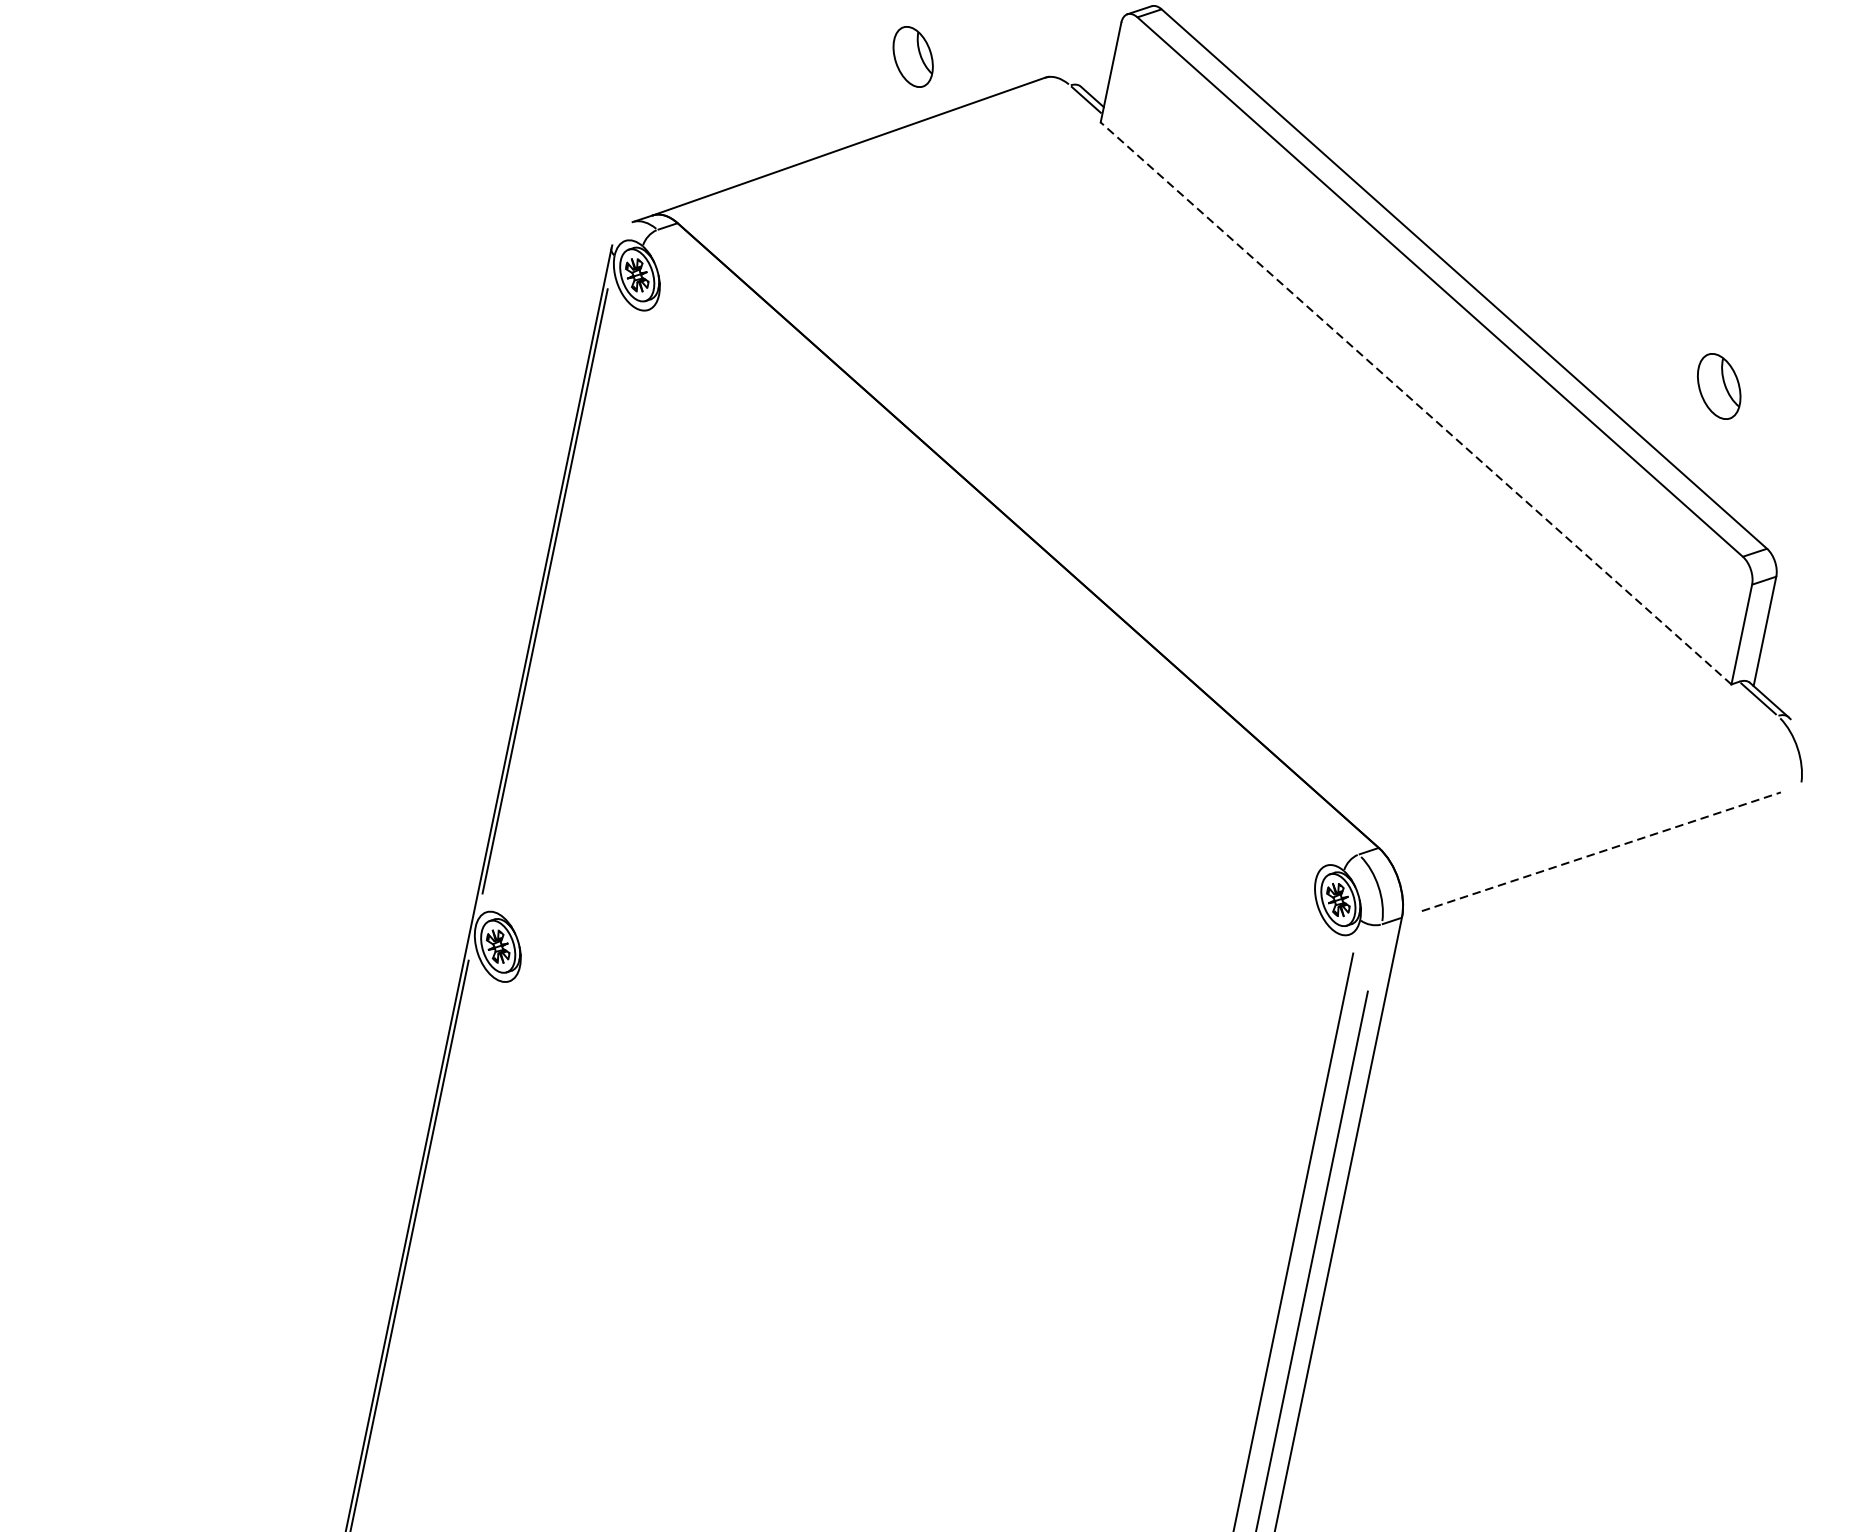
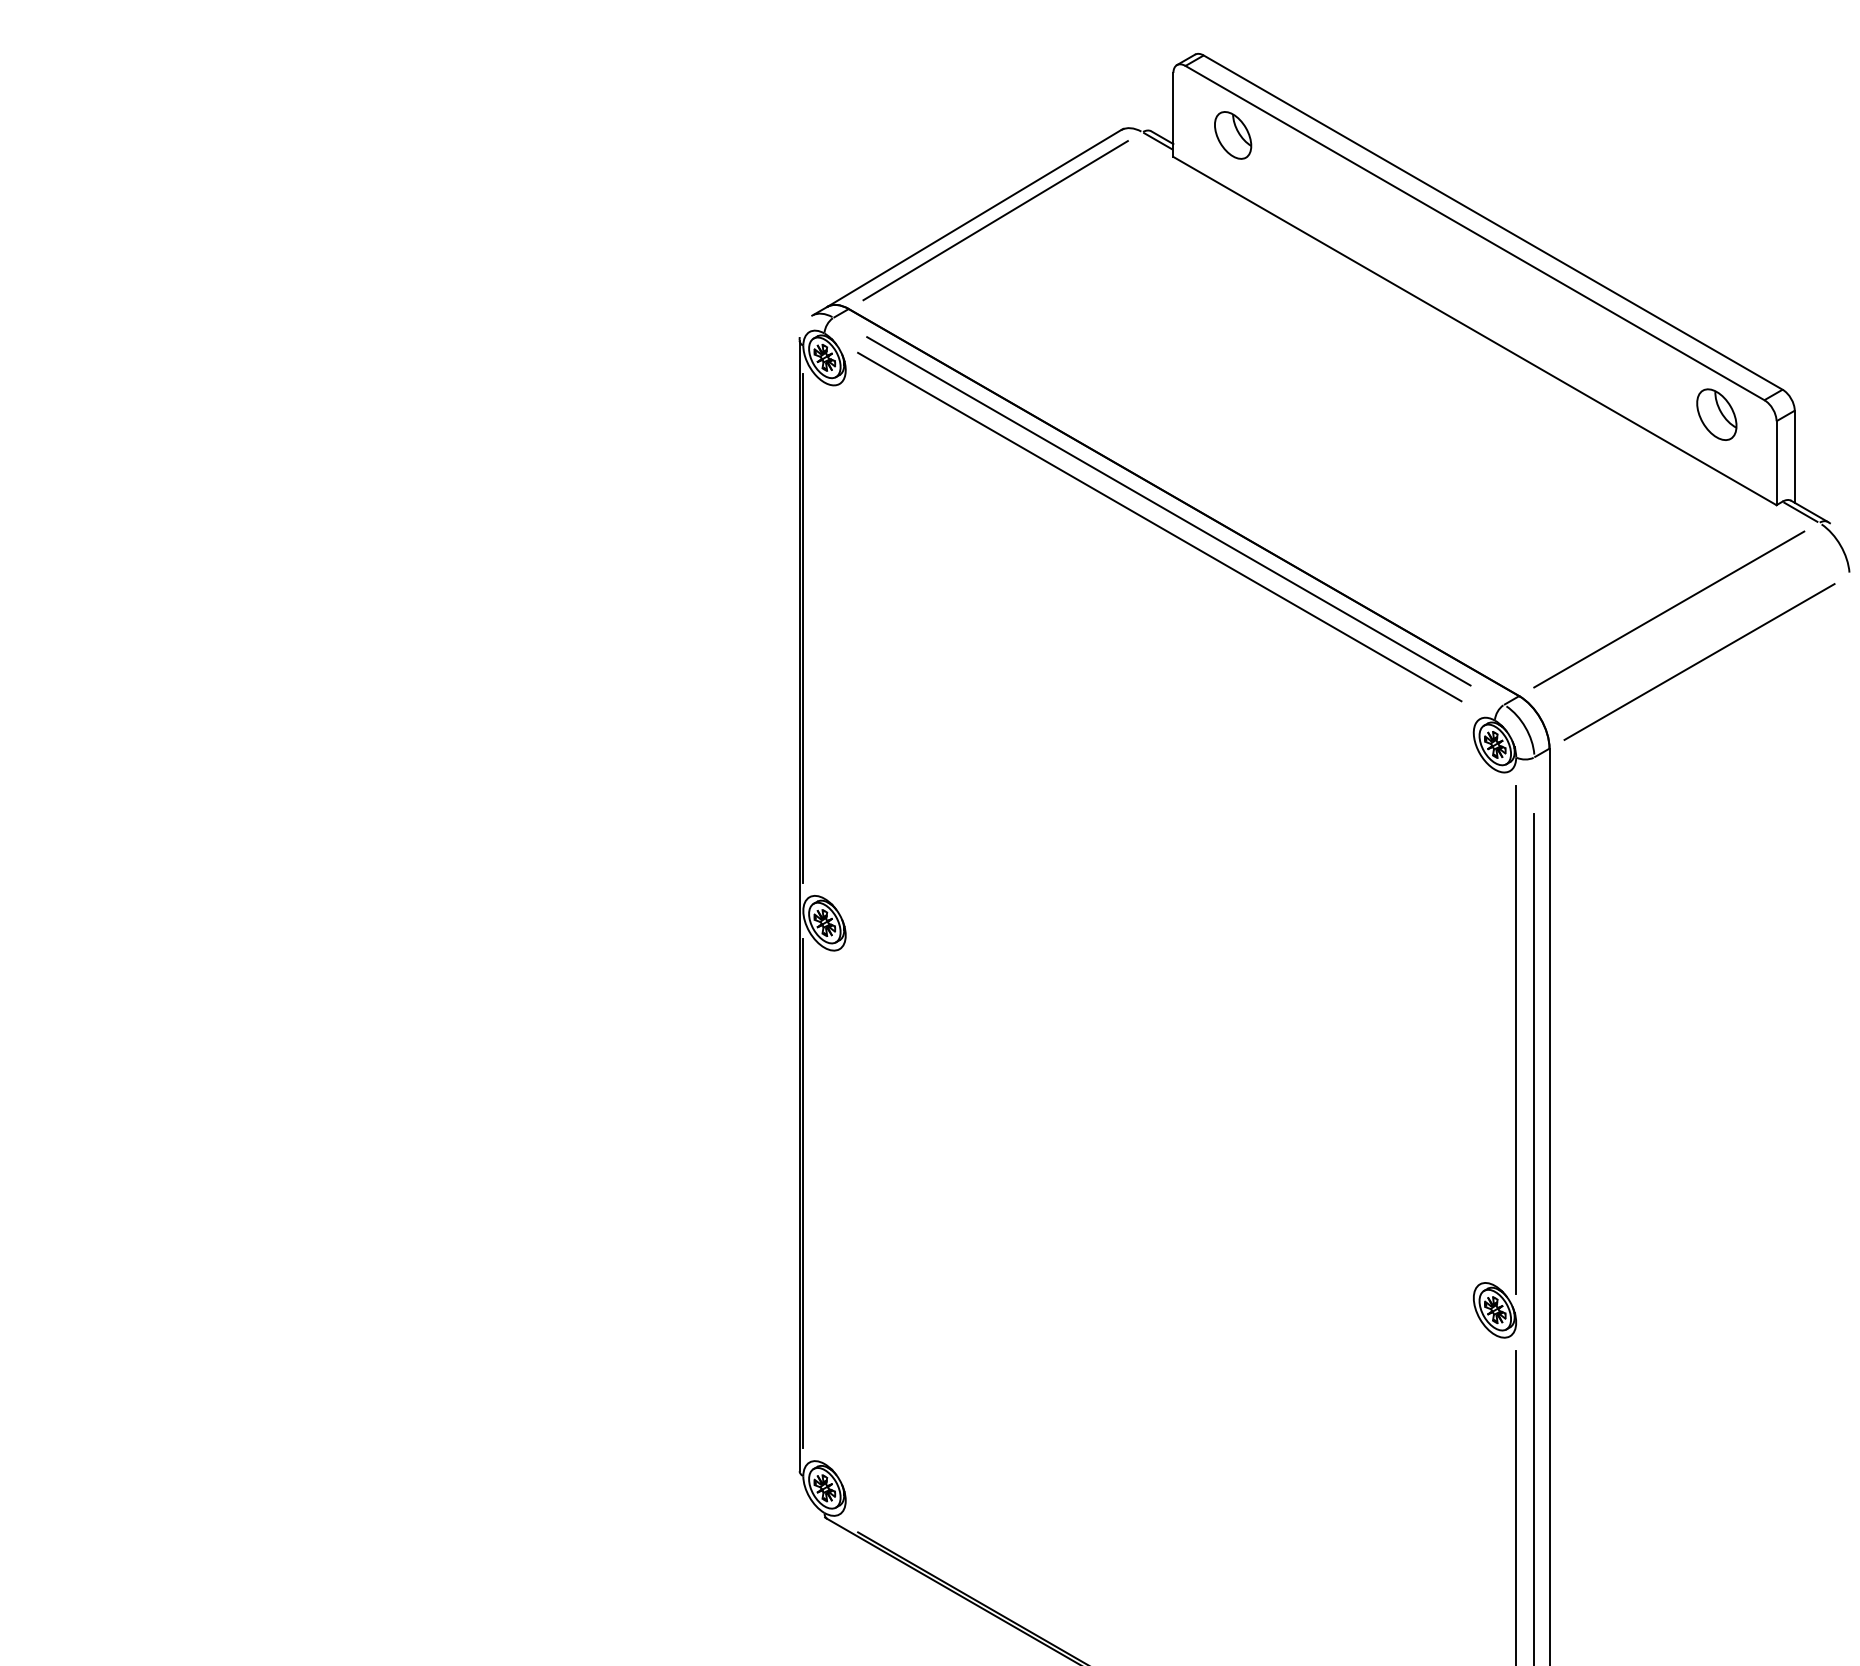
part: (913, 57) -> (1233, 135), moved
line: (873, 154) -> (995, 220), added
part: (1718, 386) -> (1716, 414), moved
line: (1415, 402) -> (1474, 330), dashed -> solid
line: (1007, 542) -> (1168, 511), added
line: (993, 557) -> (1159, 526), added
line: (1578, 782) -> (1669, 609), added
line: (1601, 852) -> (1699, 662), dashed -> solid

